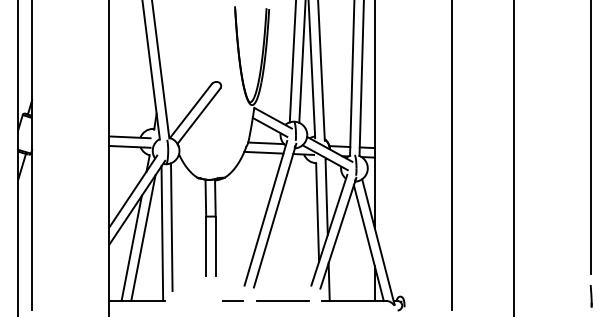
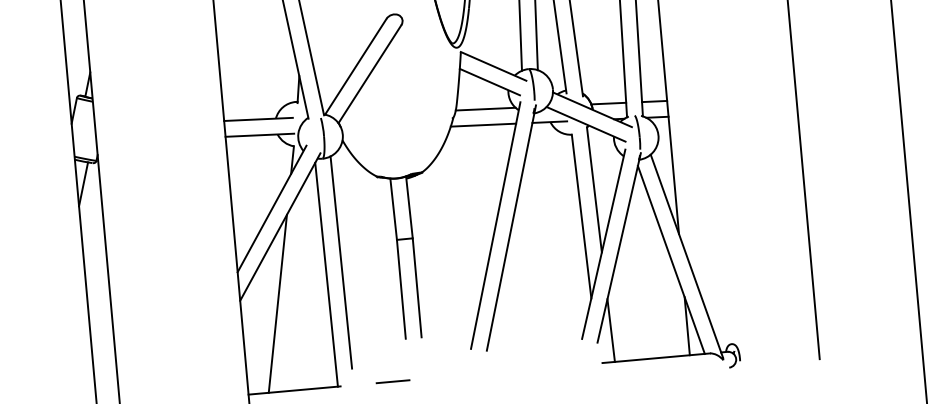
line: (143, 238) -> (295, 285), removed
line: (232, 300) -> (391, 380), moved
line: (283, 301) -> (538, 369), removed

